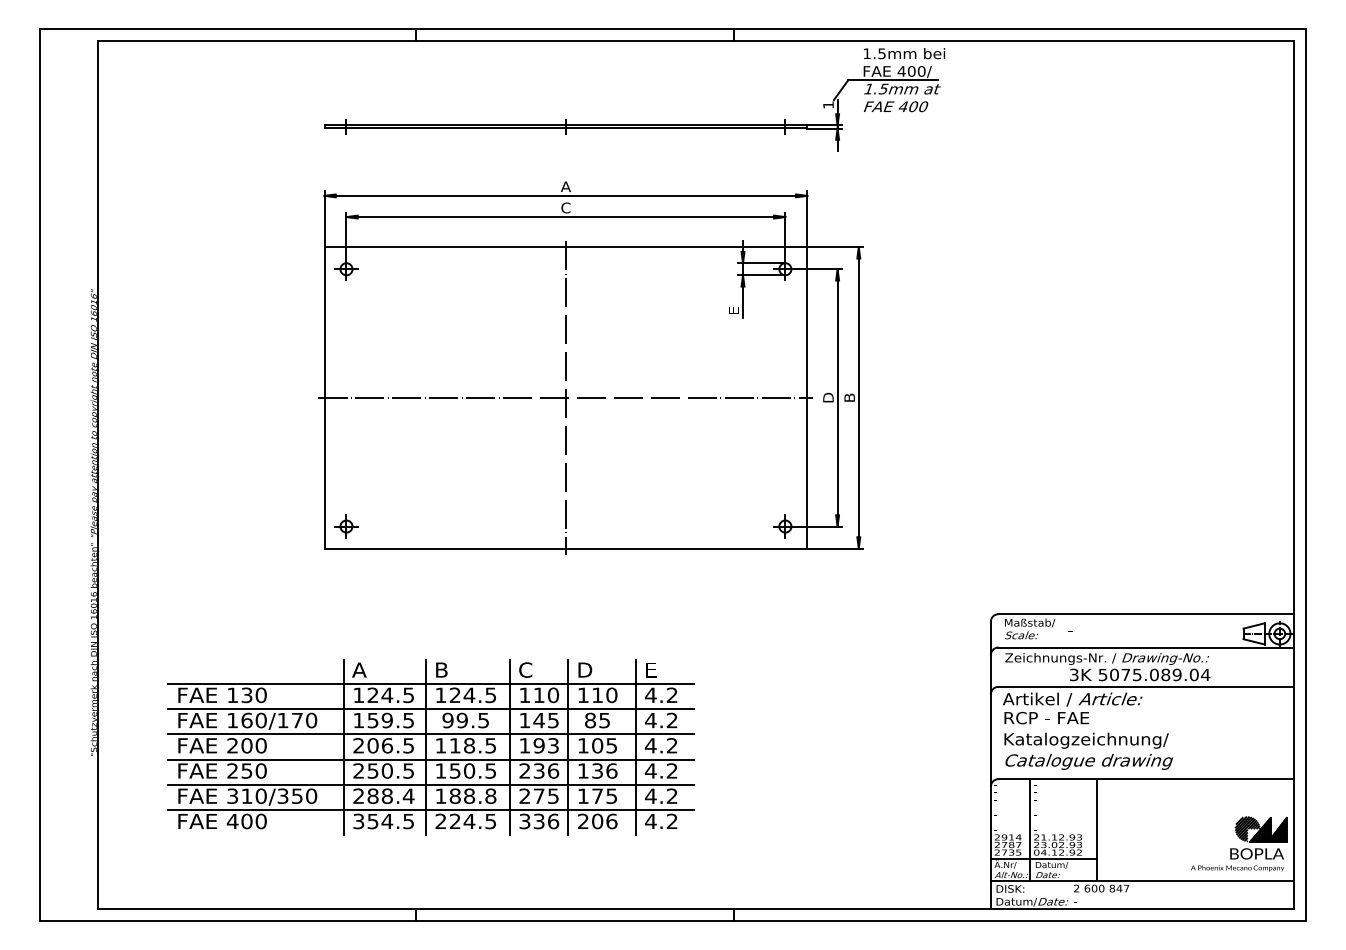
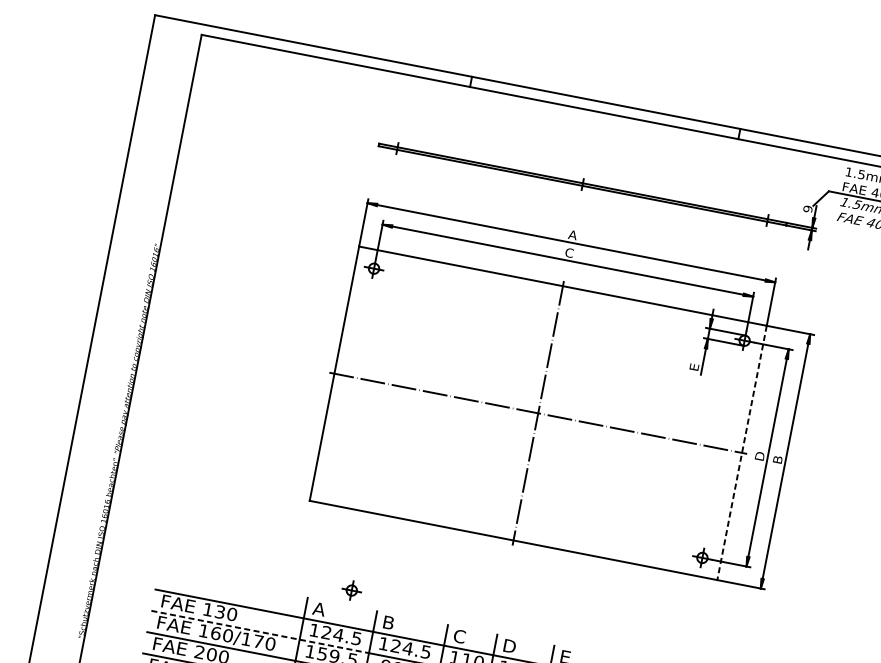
text: (828, 104) -> (808, 208), 1 -> 9
line: (807, 397) -> (742, 452), solid -> dashed
part: (346, 526) -> (351, 590), moved
line: (297, 709) -> (260, 632), solid -> dashed

